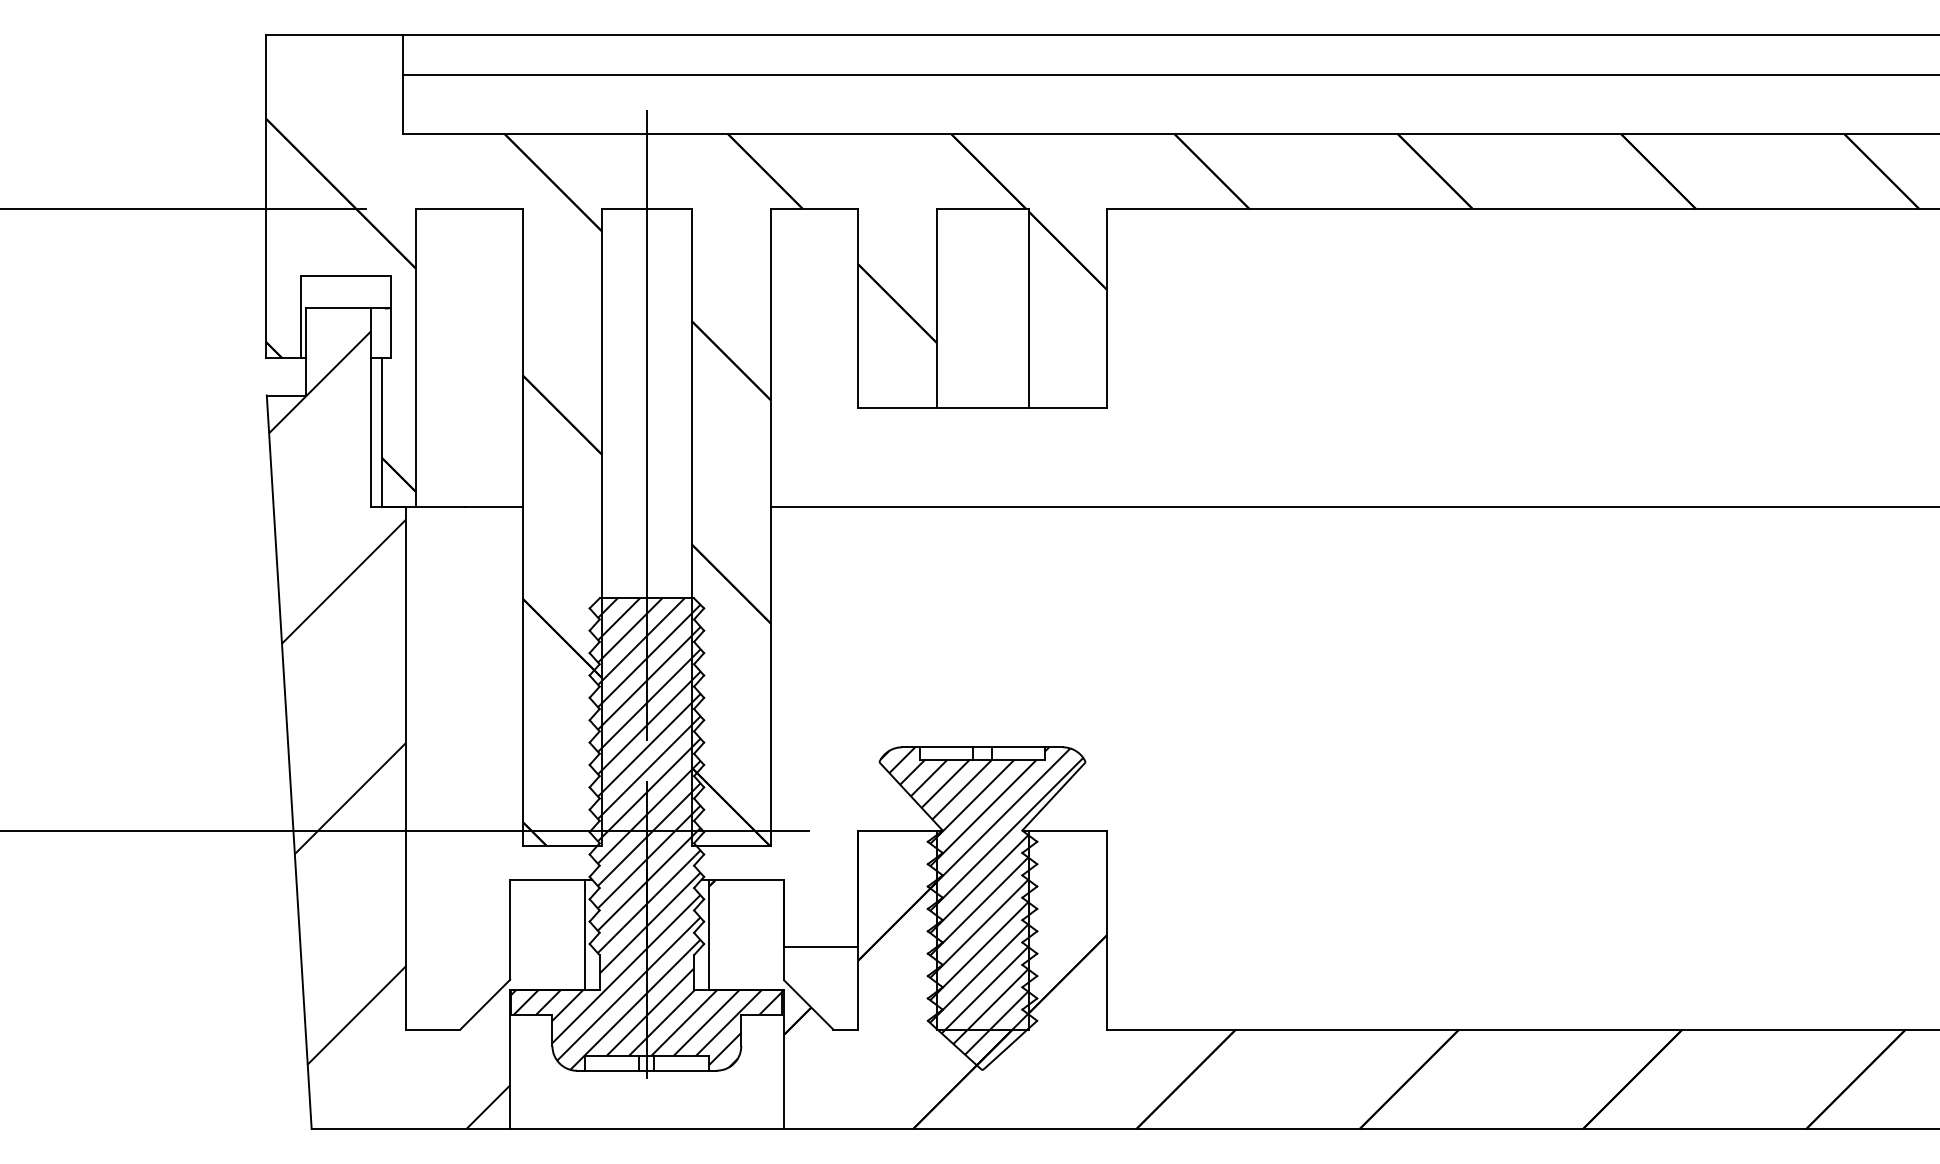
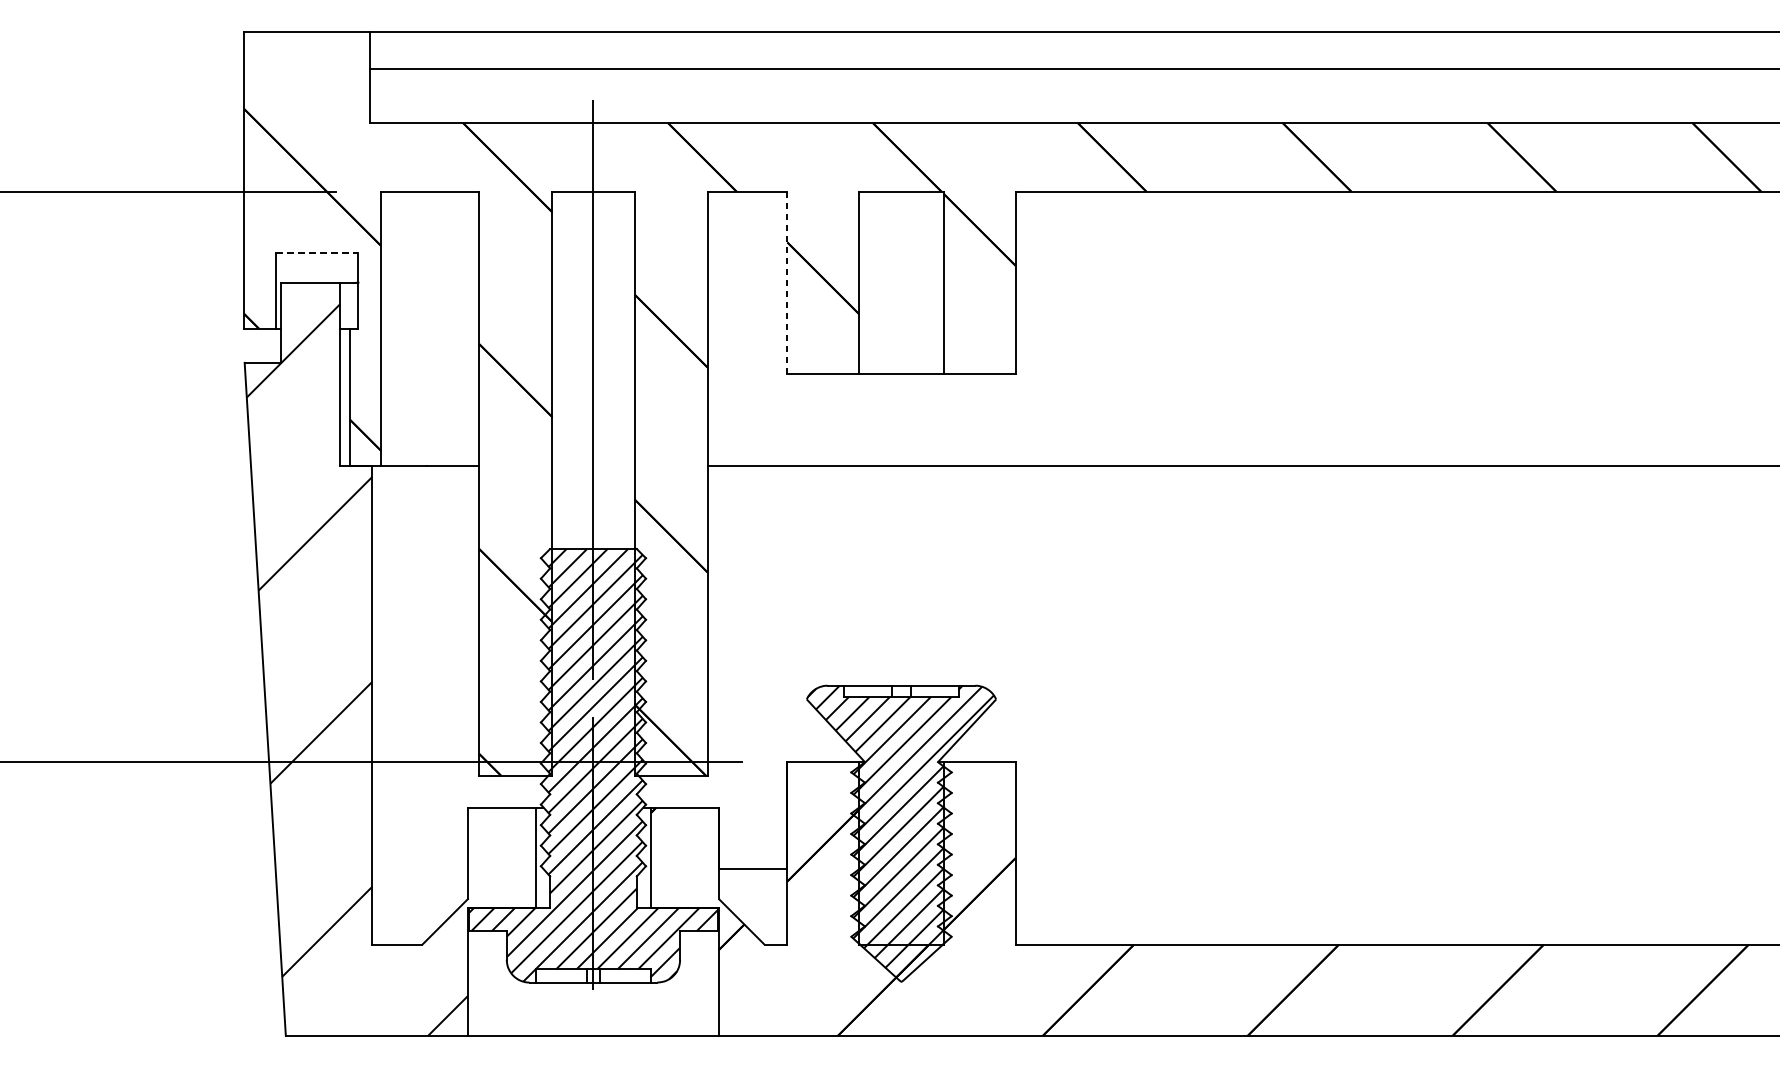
line: (346, 276) -> (317, 253), solid -> dashed
line: (858, 308) -> (787, 283), solid -> dashed

